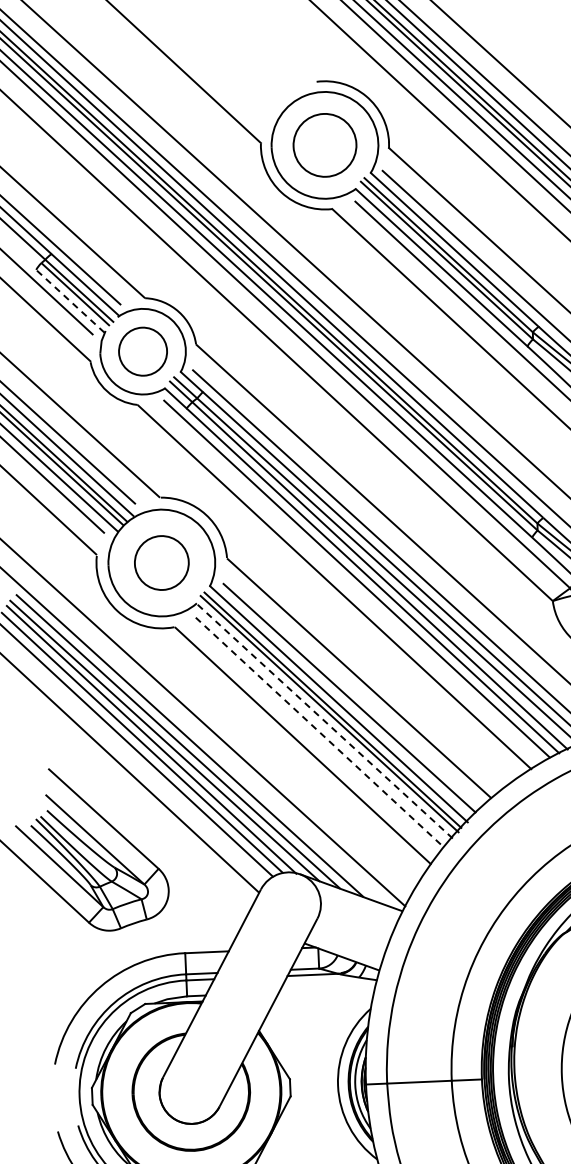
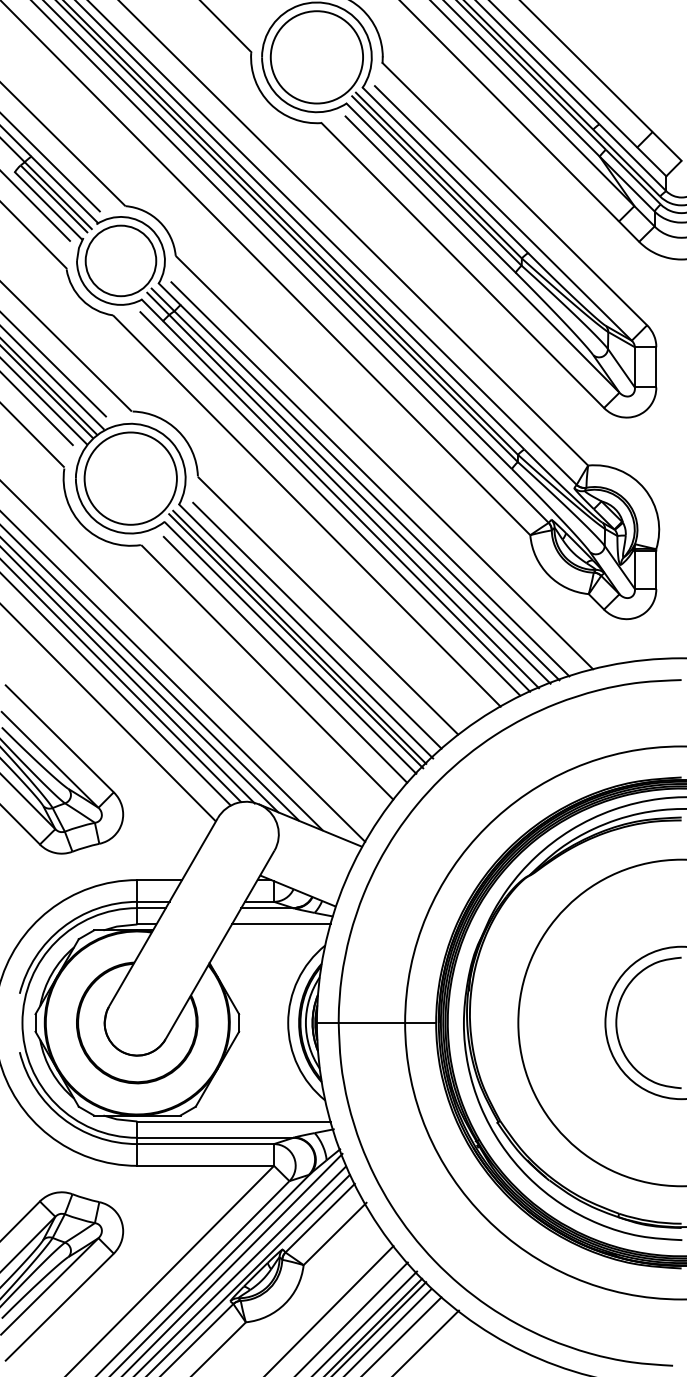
circle: (324, 145) -> (316, 57), size x1.43
line: (70, 300) -> (48, 205), dashed -> solid
circle: (142, 351) -> (120, 260), size x1.43
circle: (161, 562) -> (130, 478), size x1.67
line: (324, 720) -> (290, 647), dashed -> solid
line: (320, 733) -> (285, 660), dashed -> solid
line: (326, 990) -> (280, 924), added

